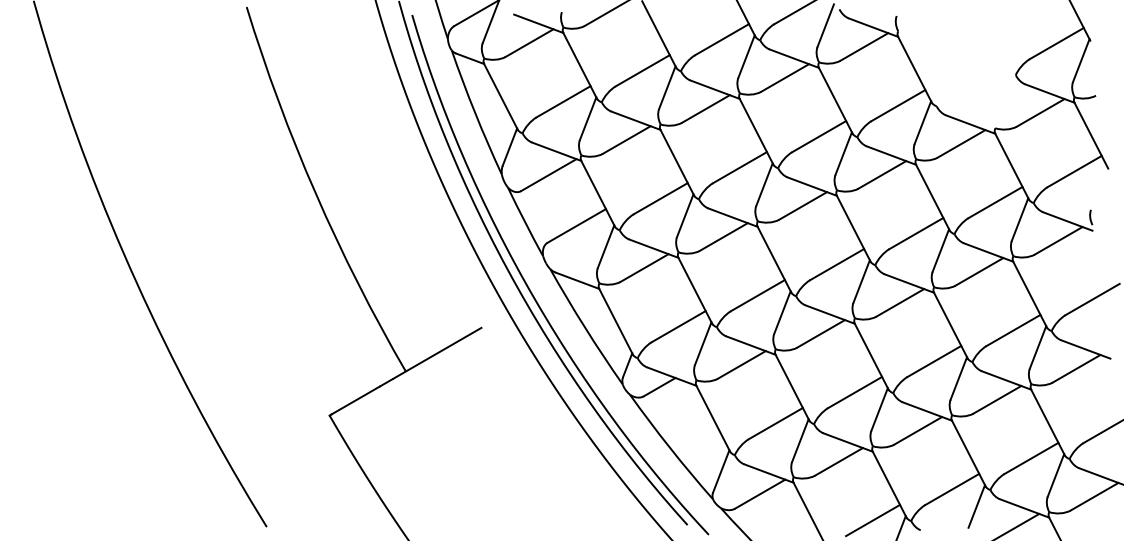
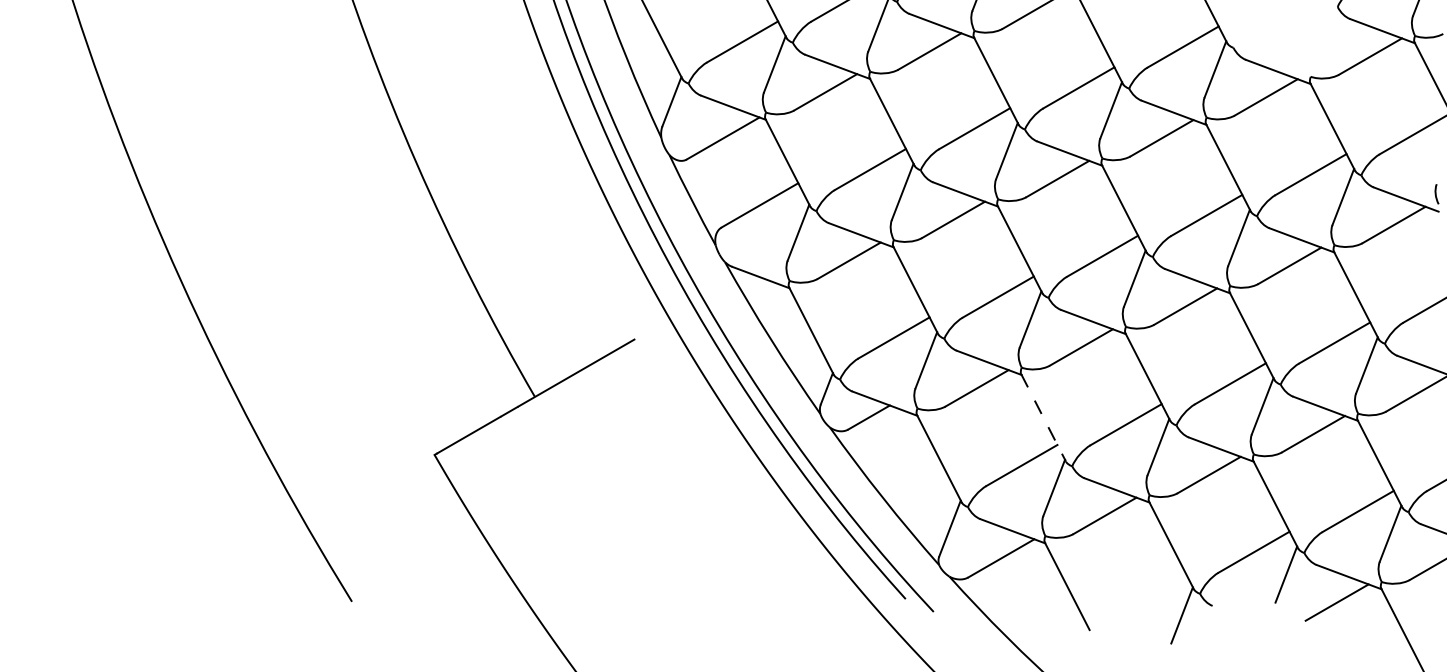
line: (792, 387) -> (1043, 418), solid -> dashed
line: (873, 520) -> (1150, 593), removed

